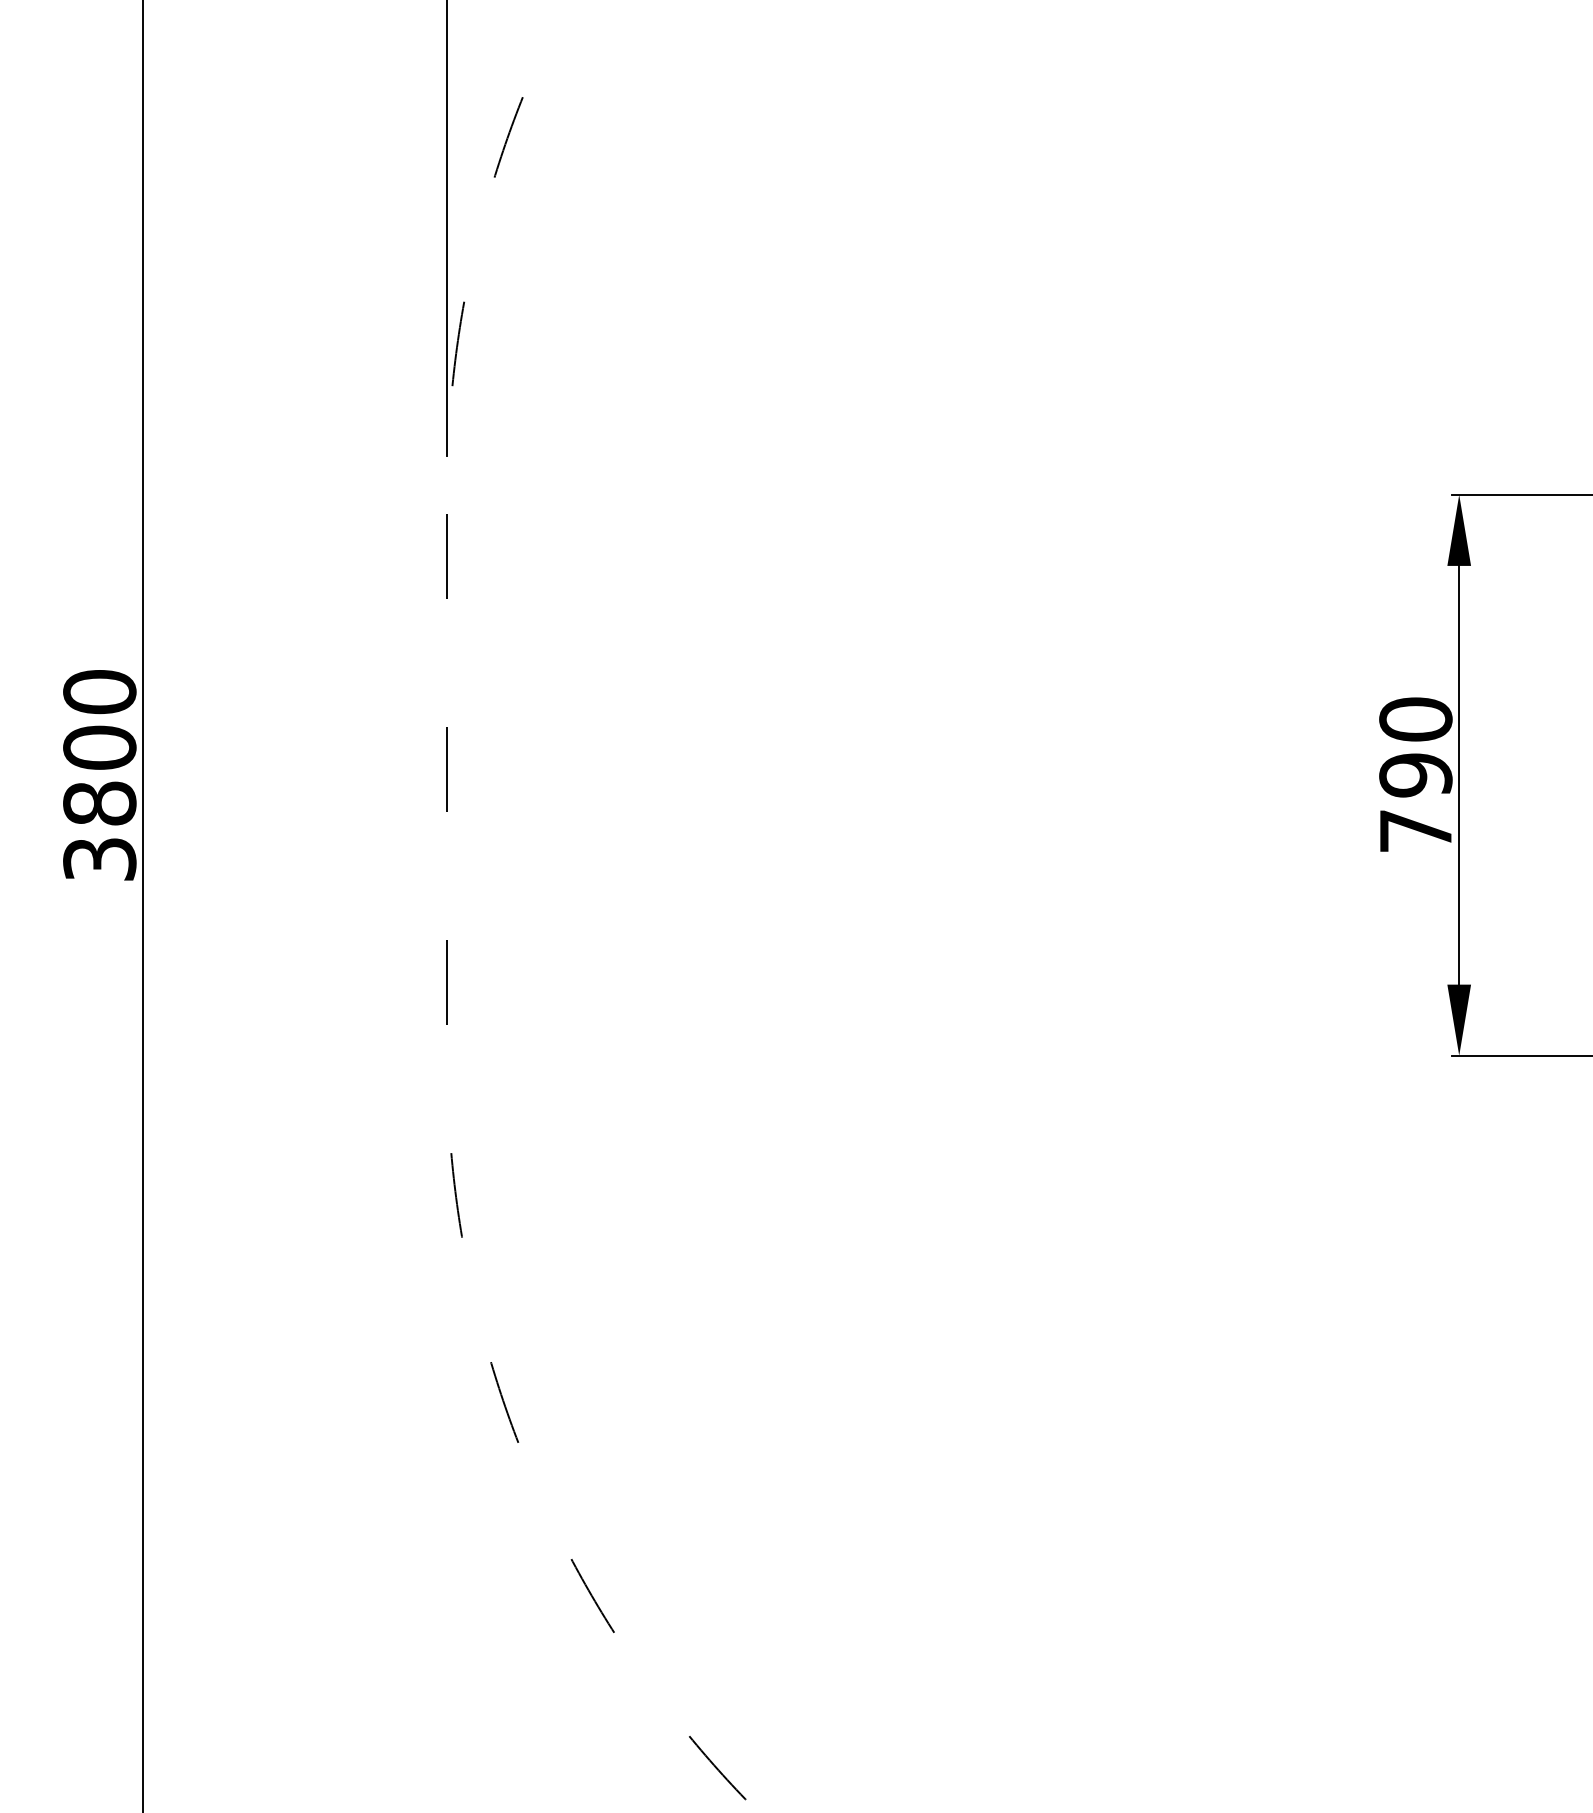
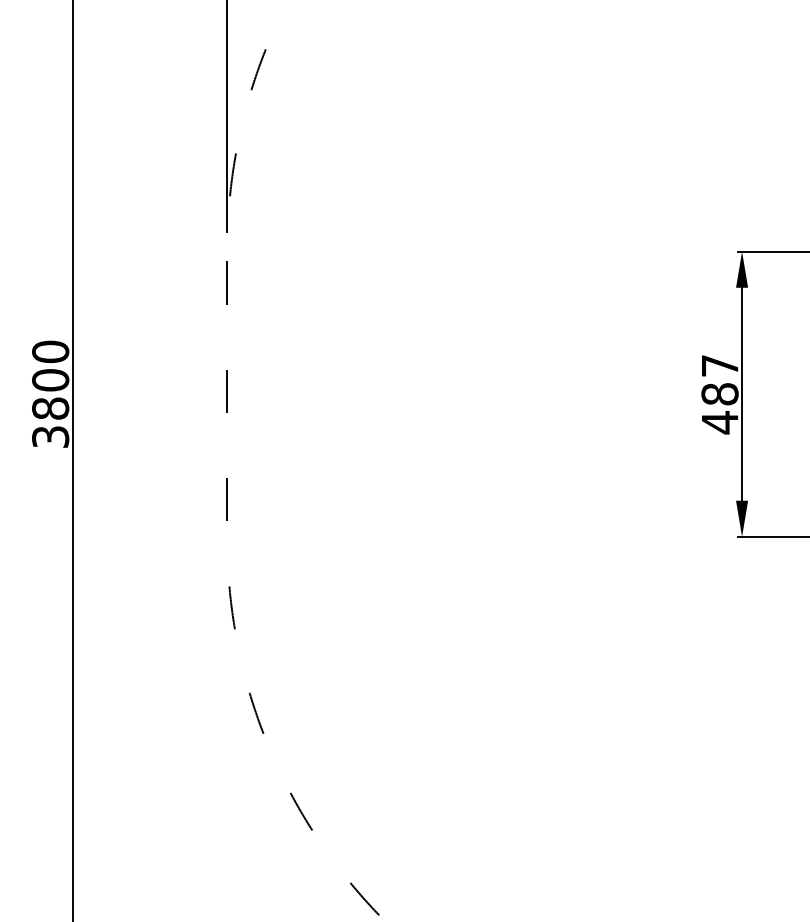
text: (1414, 775) -> (719, 394), 790 -> 487

